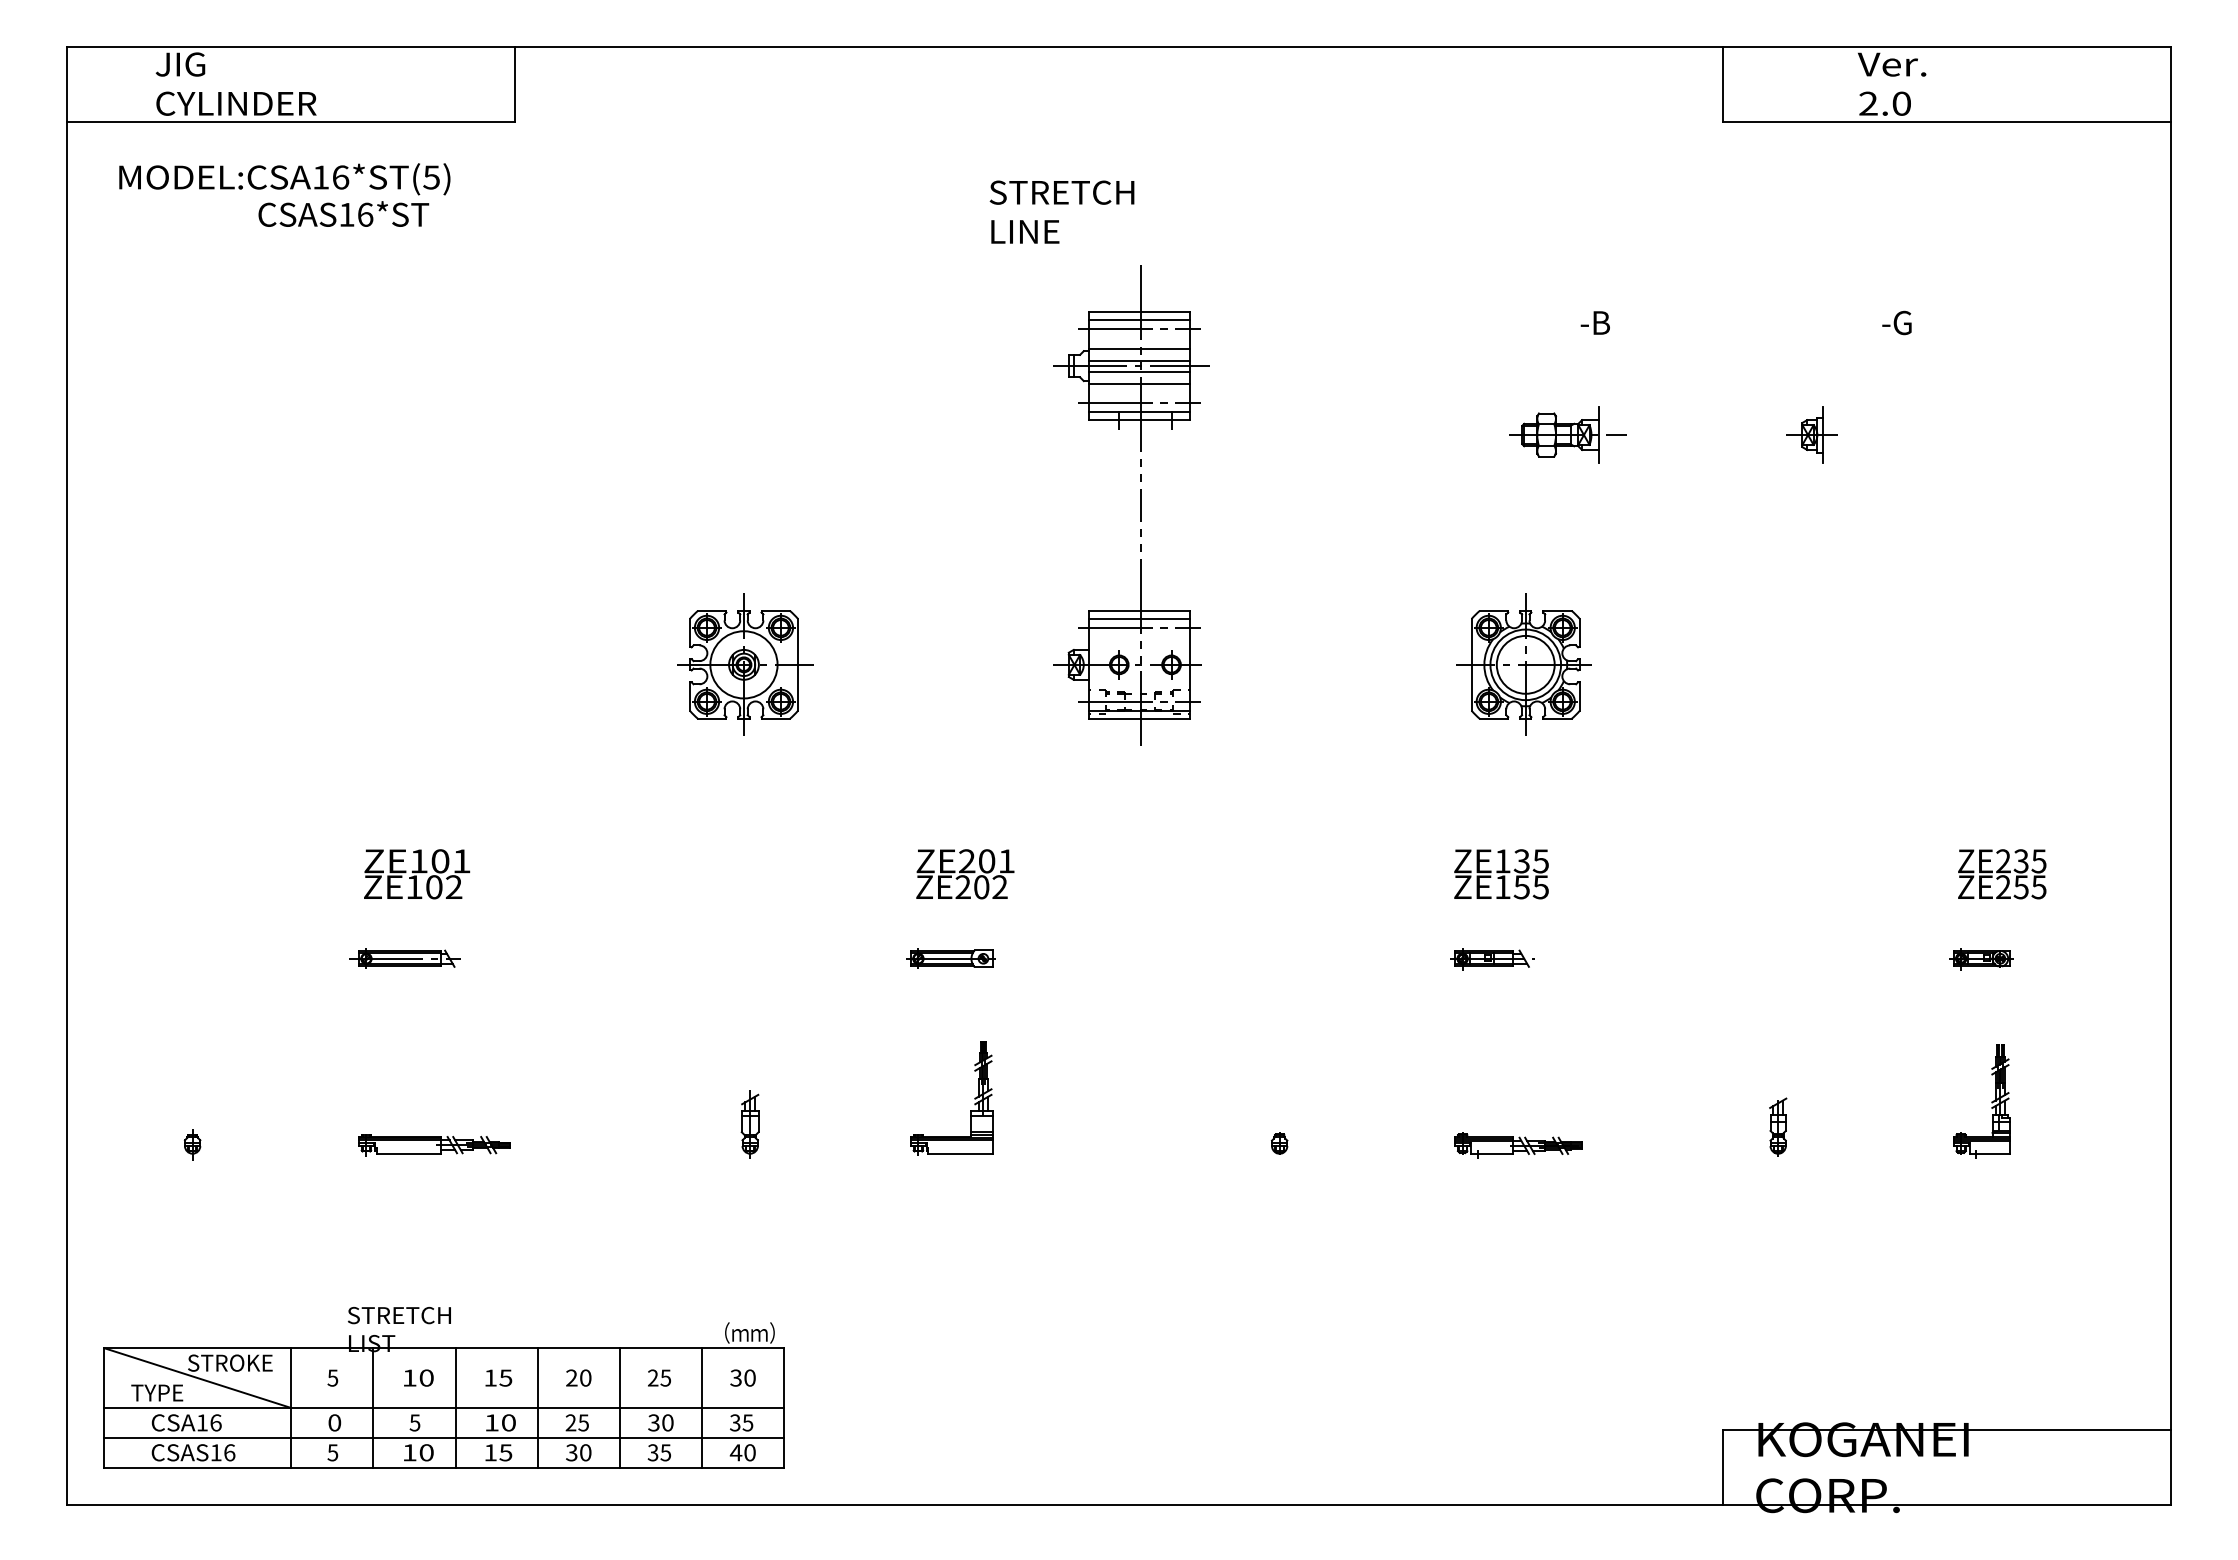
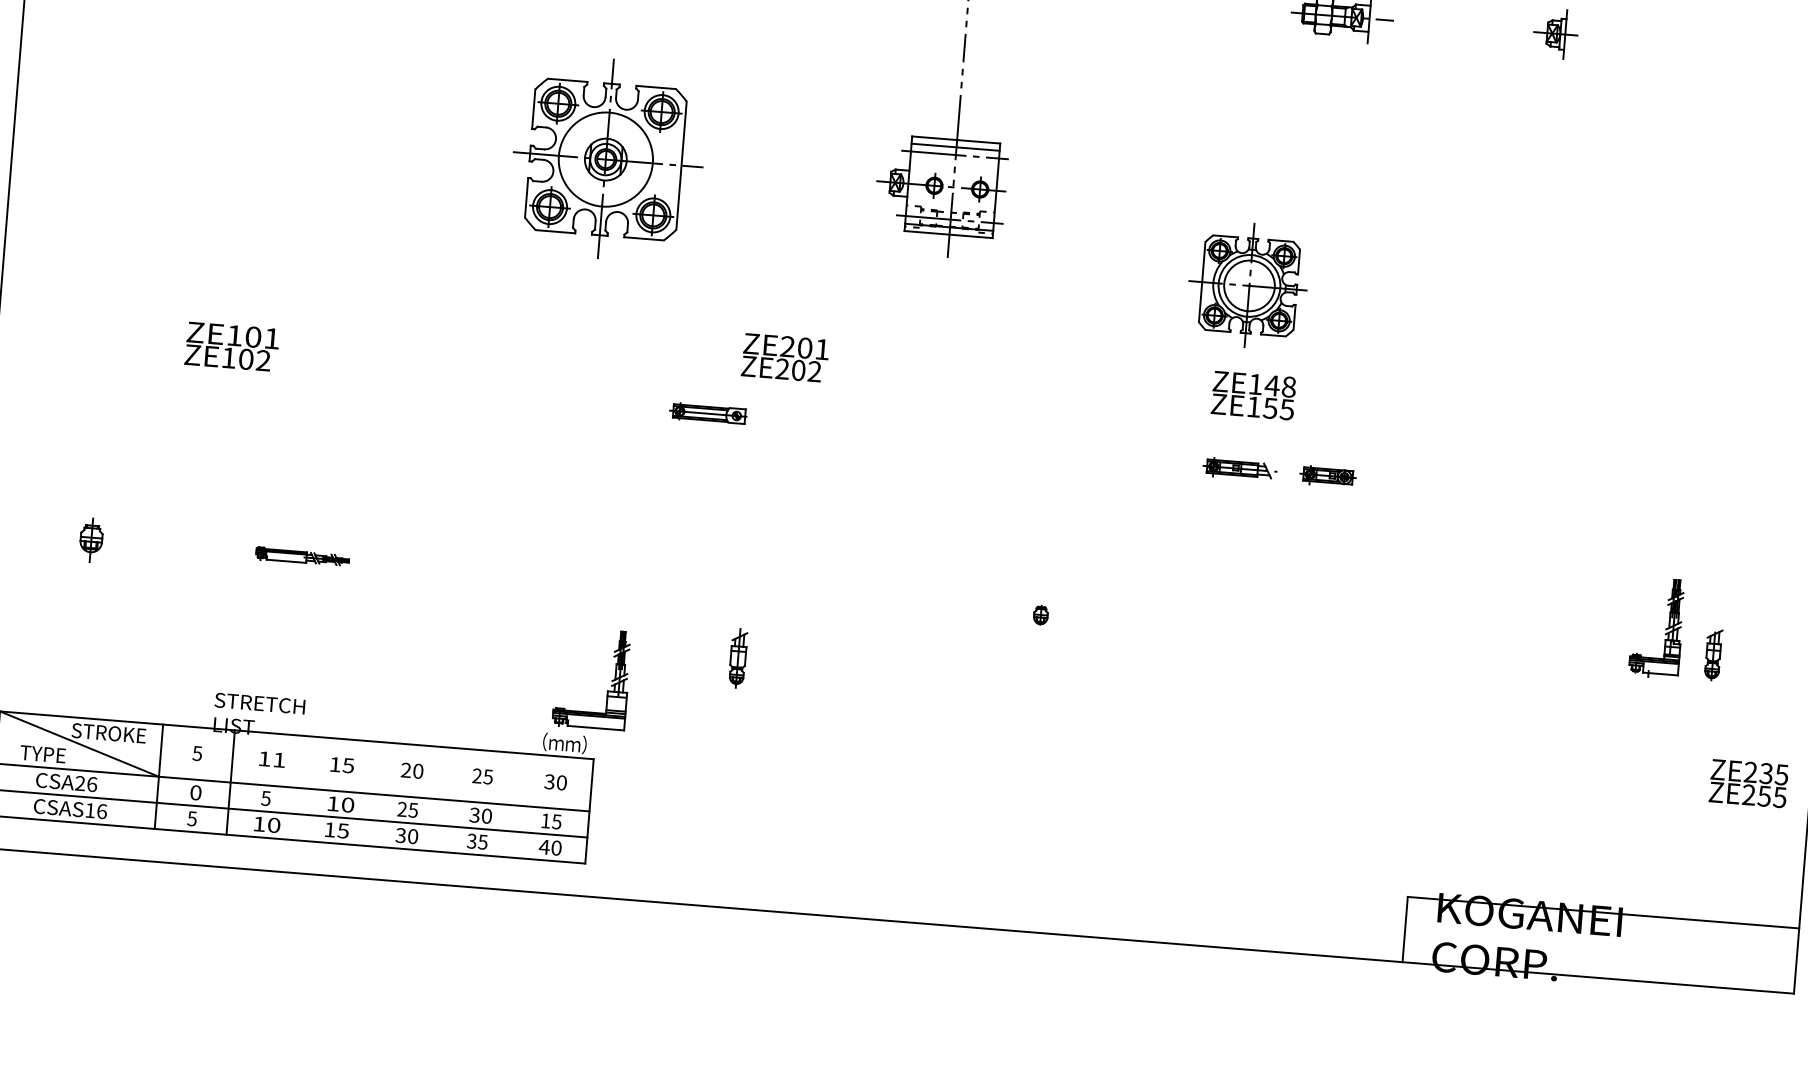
part: (745, 664) -> (608, 159), size x1.6
part: (1523, 664) -> (1247, 285), moved
text: (1531, 861) -> (1280, 386), ZE135 -> ZE148
text: (417, 874) -> (232, 347), moved
text: (2002, 874) -> (1748, 783), moved
part: (404, 958) -> (289, 392), removed
part: (950, 958) -> (708, 413), moved
part: (1981, 959) -> (1328, 476), moved
part: (970, 1110) -> (607, 691), moved
part: (749, 1124) -> (737, 658), moved
part: (1778, 1126) -> (1713, 654), moved
part: (192, 1144) -> (91, 539), size x1.6
part: (434, 1145) -> (302, 557), size x0.7
part: (1518, 1145) -> (1249, 633), removed
text: (426, 1377) -> (279, 759), 10 -> 11
line: (455, 1407) -> (302, 787), removed
line: (537, 1407) -> (374, 793), removed
line: (619, 1407) -> (445, 799), removed
line: (701, 1407) -> (517, 805), removed
text: (201, 1422) -> (79, 783), CSA16 -> CSA26
text: (735, 1422) -> (546, 820), 35 -> 15

